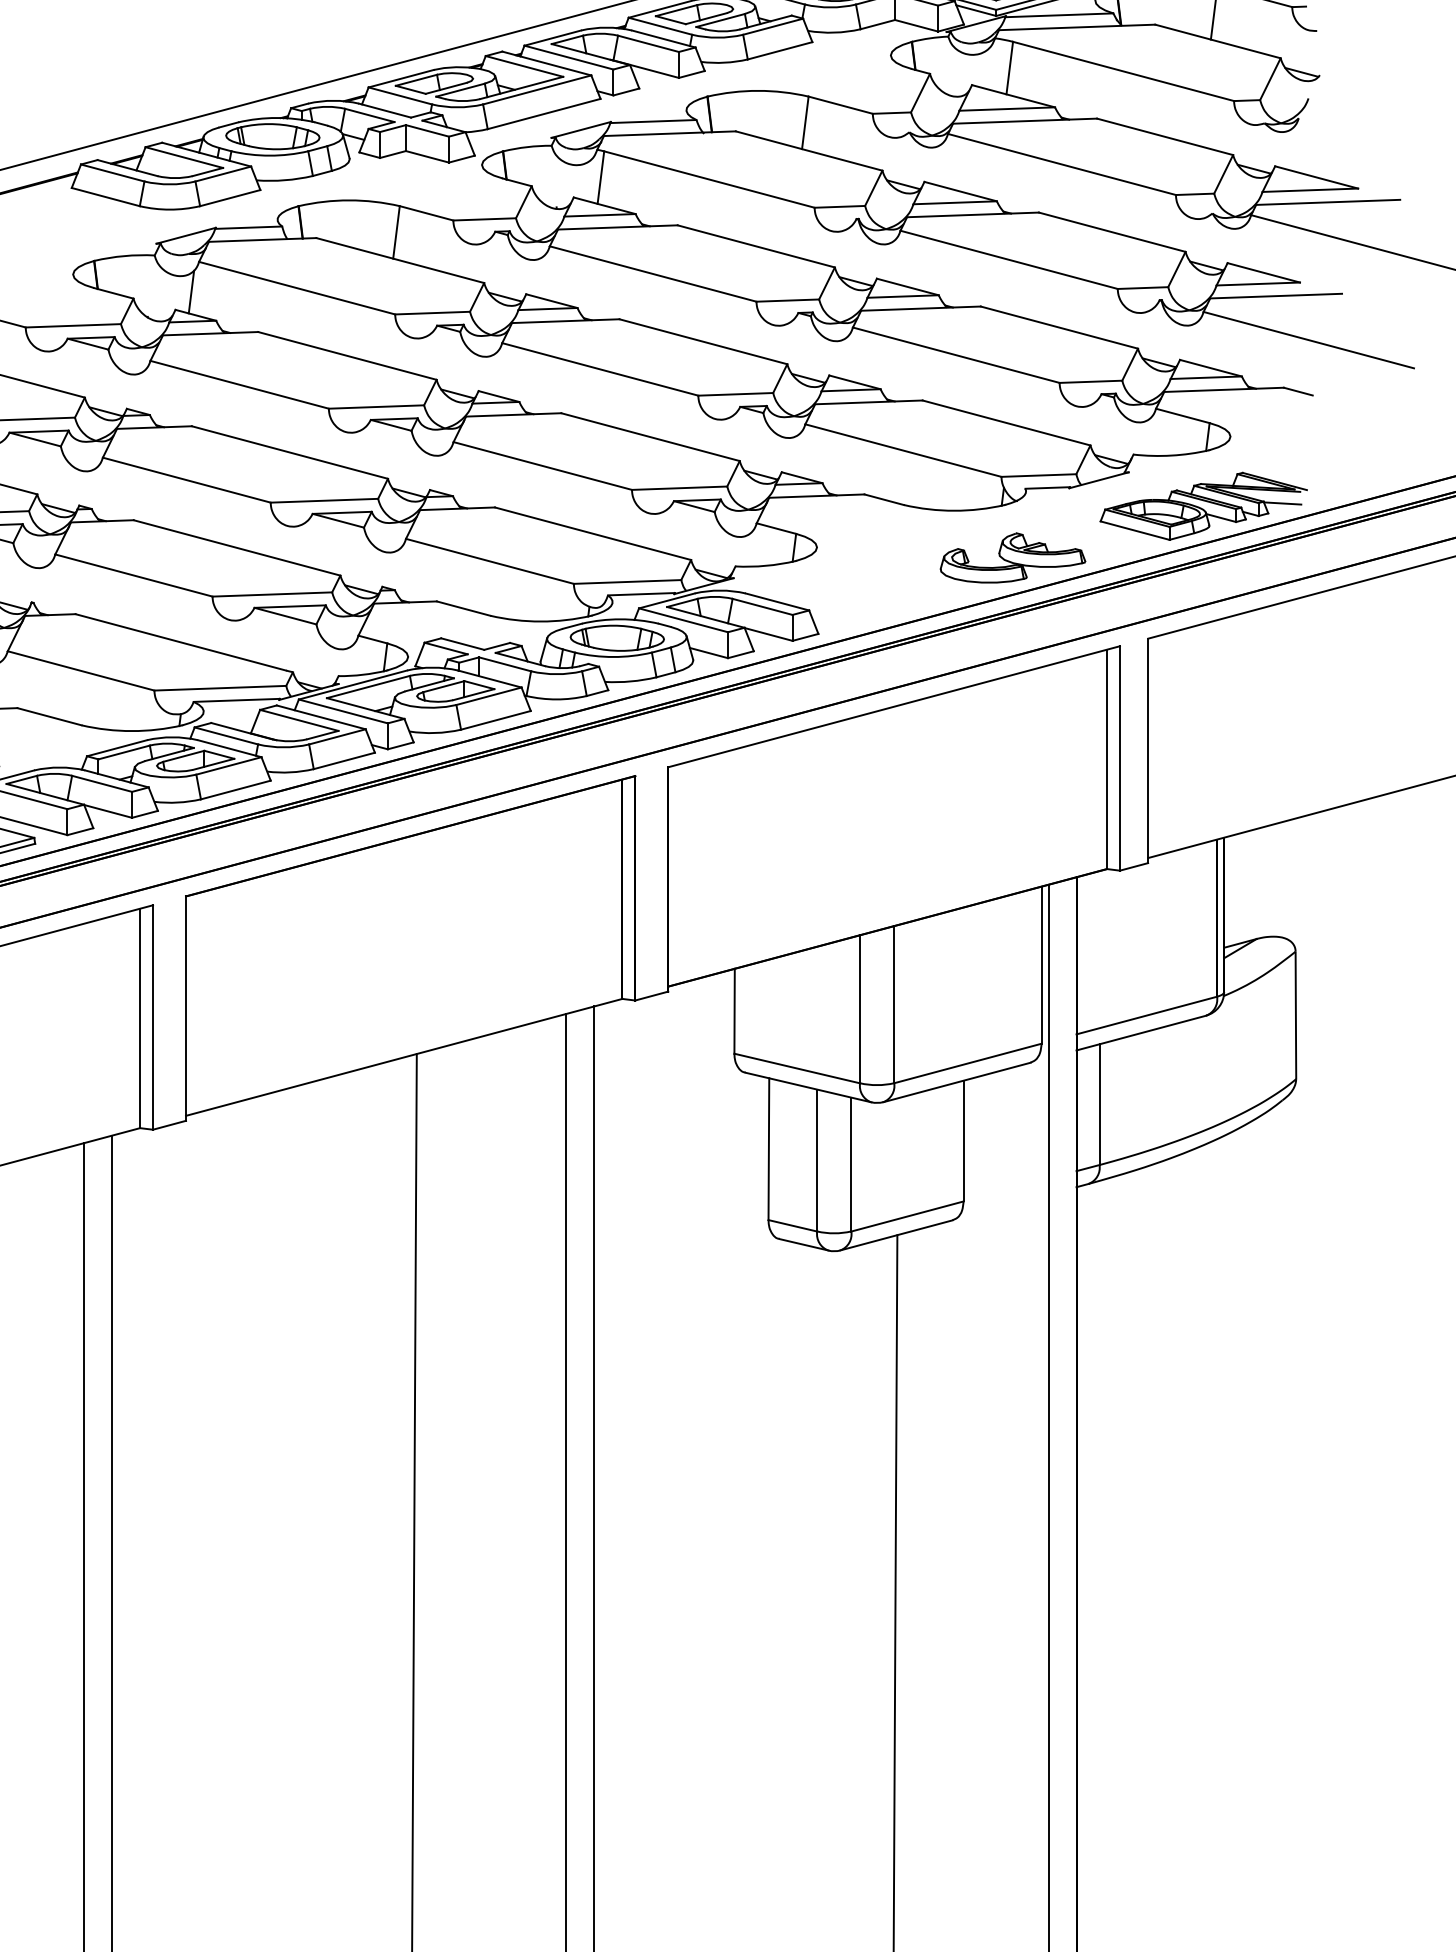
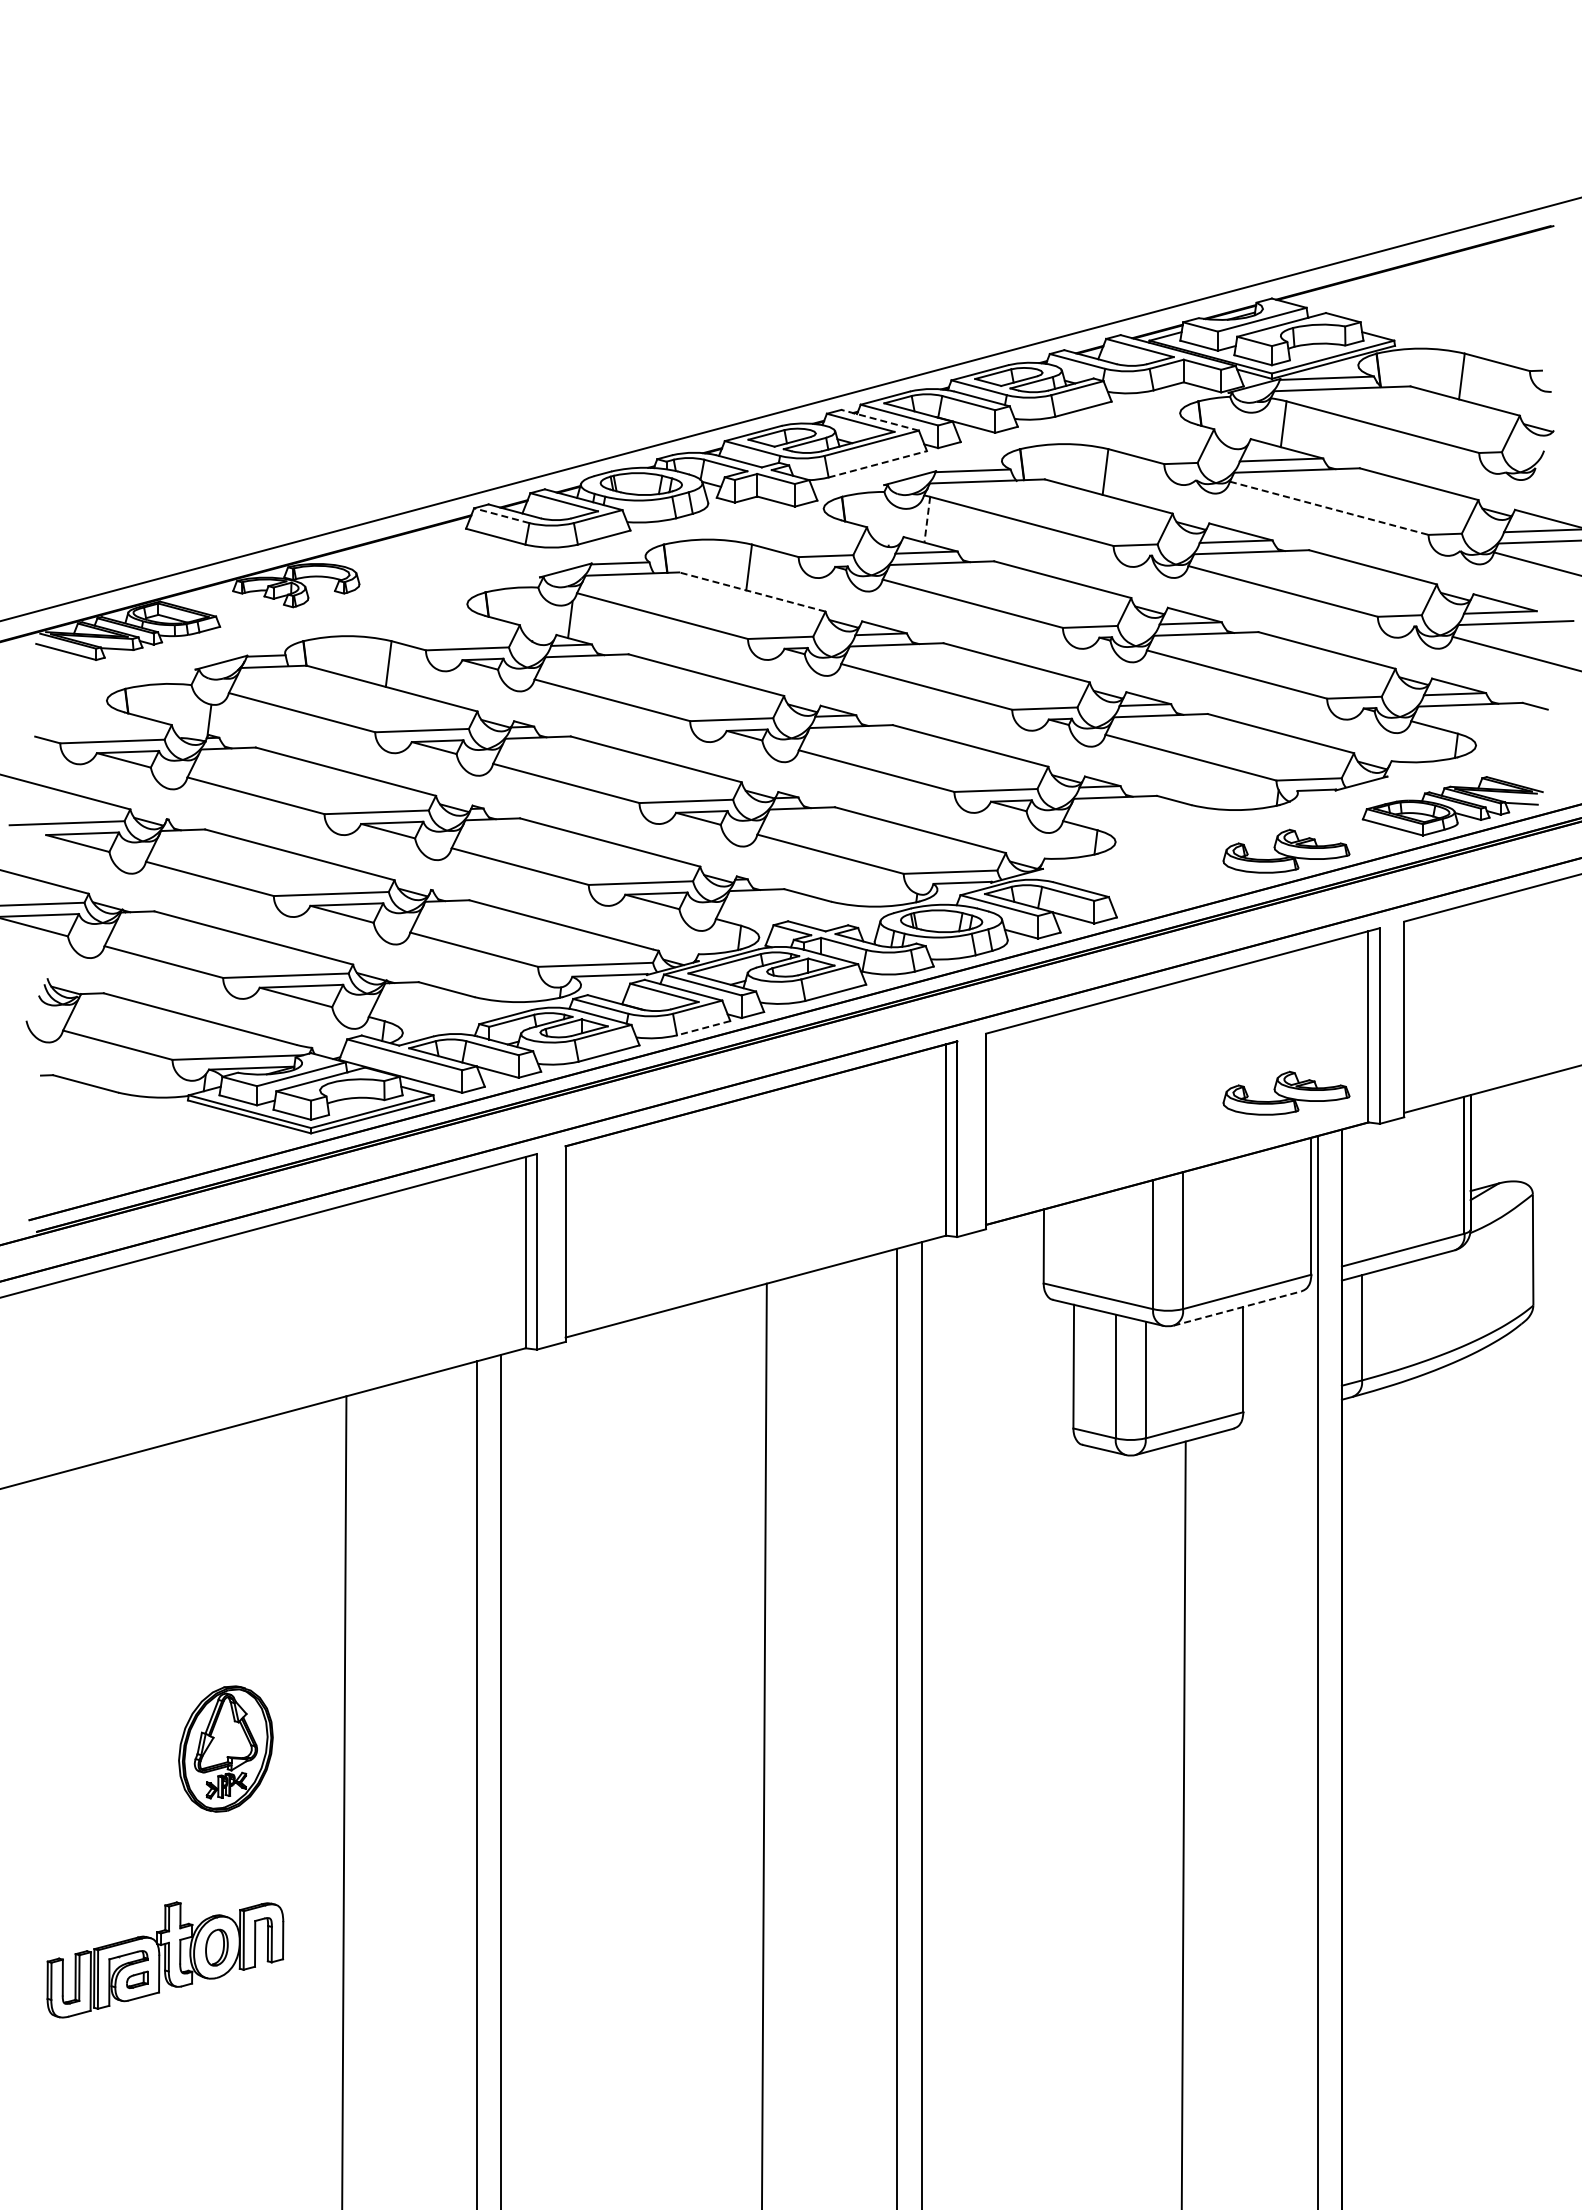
line: (546, 63) -> (879, 420), solid -> dashed
line: (543, 114) -> (877, 464), solid -> dashed
line: (1062, 164) -> (1329, 508), solid -> dashed
line: (112, 172) -> (501, 515), solid -> dashed
line: (601, 178) -> (927, 520), solid -> dashed
line: (400, 261) -> (752, 592), solid -> dashed
line: (344, 761) -> (703, 1028), solid -> dashed
part: (1012, 834) -> (1286, 1092), added
line: (957, 1082) -> (1238, 1308), solid -> dashed

